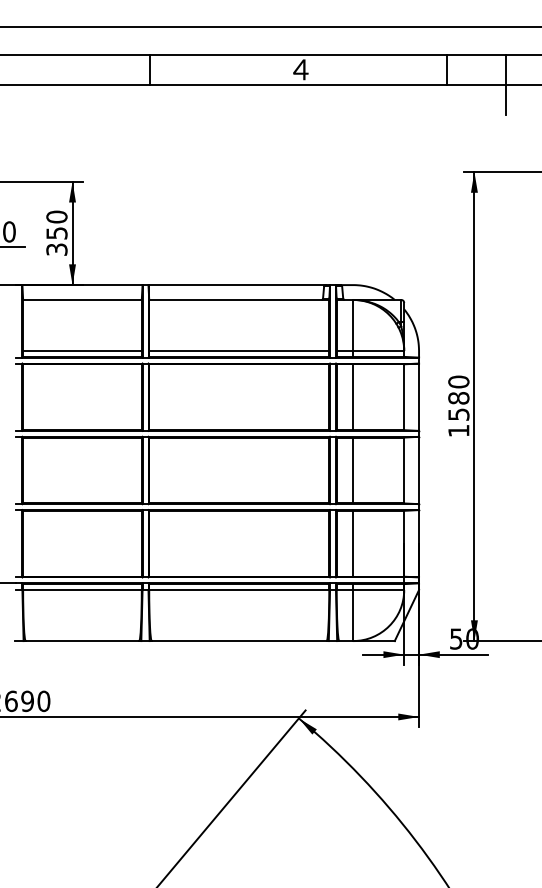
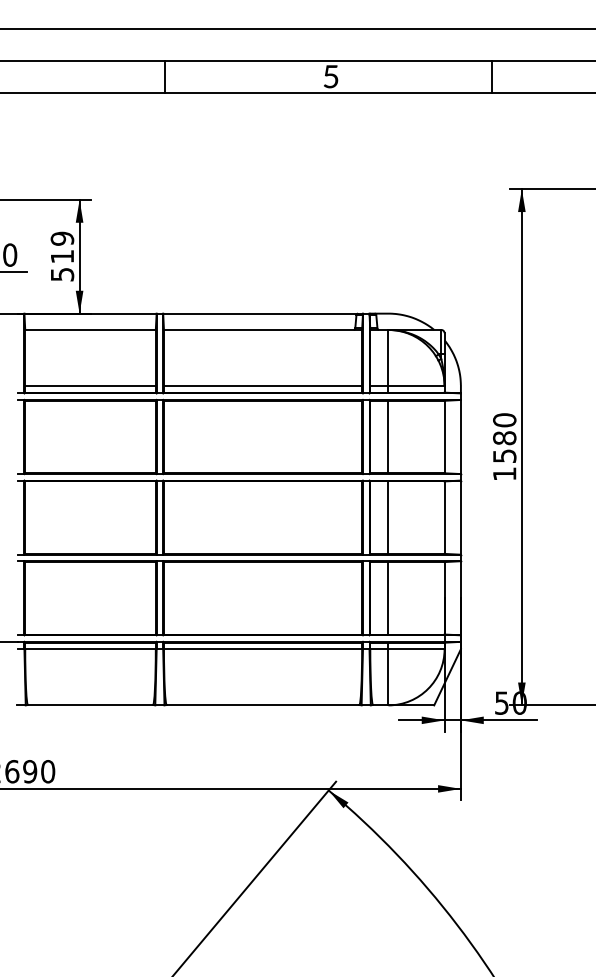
text: (300, 69) -> (330, 76), 4 -> 5
line: (505, 85) -> (556, 93), removed
text: (57, 232) -> (62, 255), 350 -> 519

